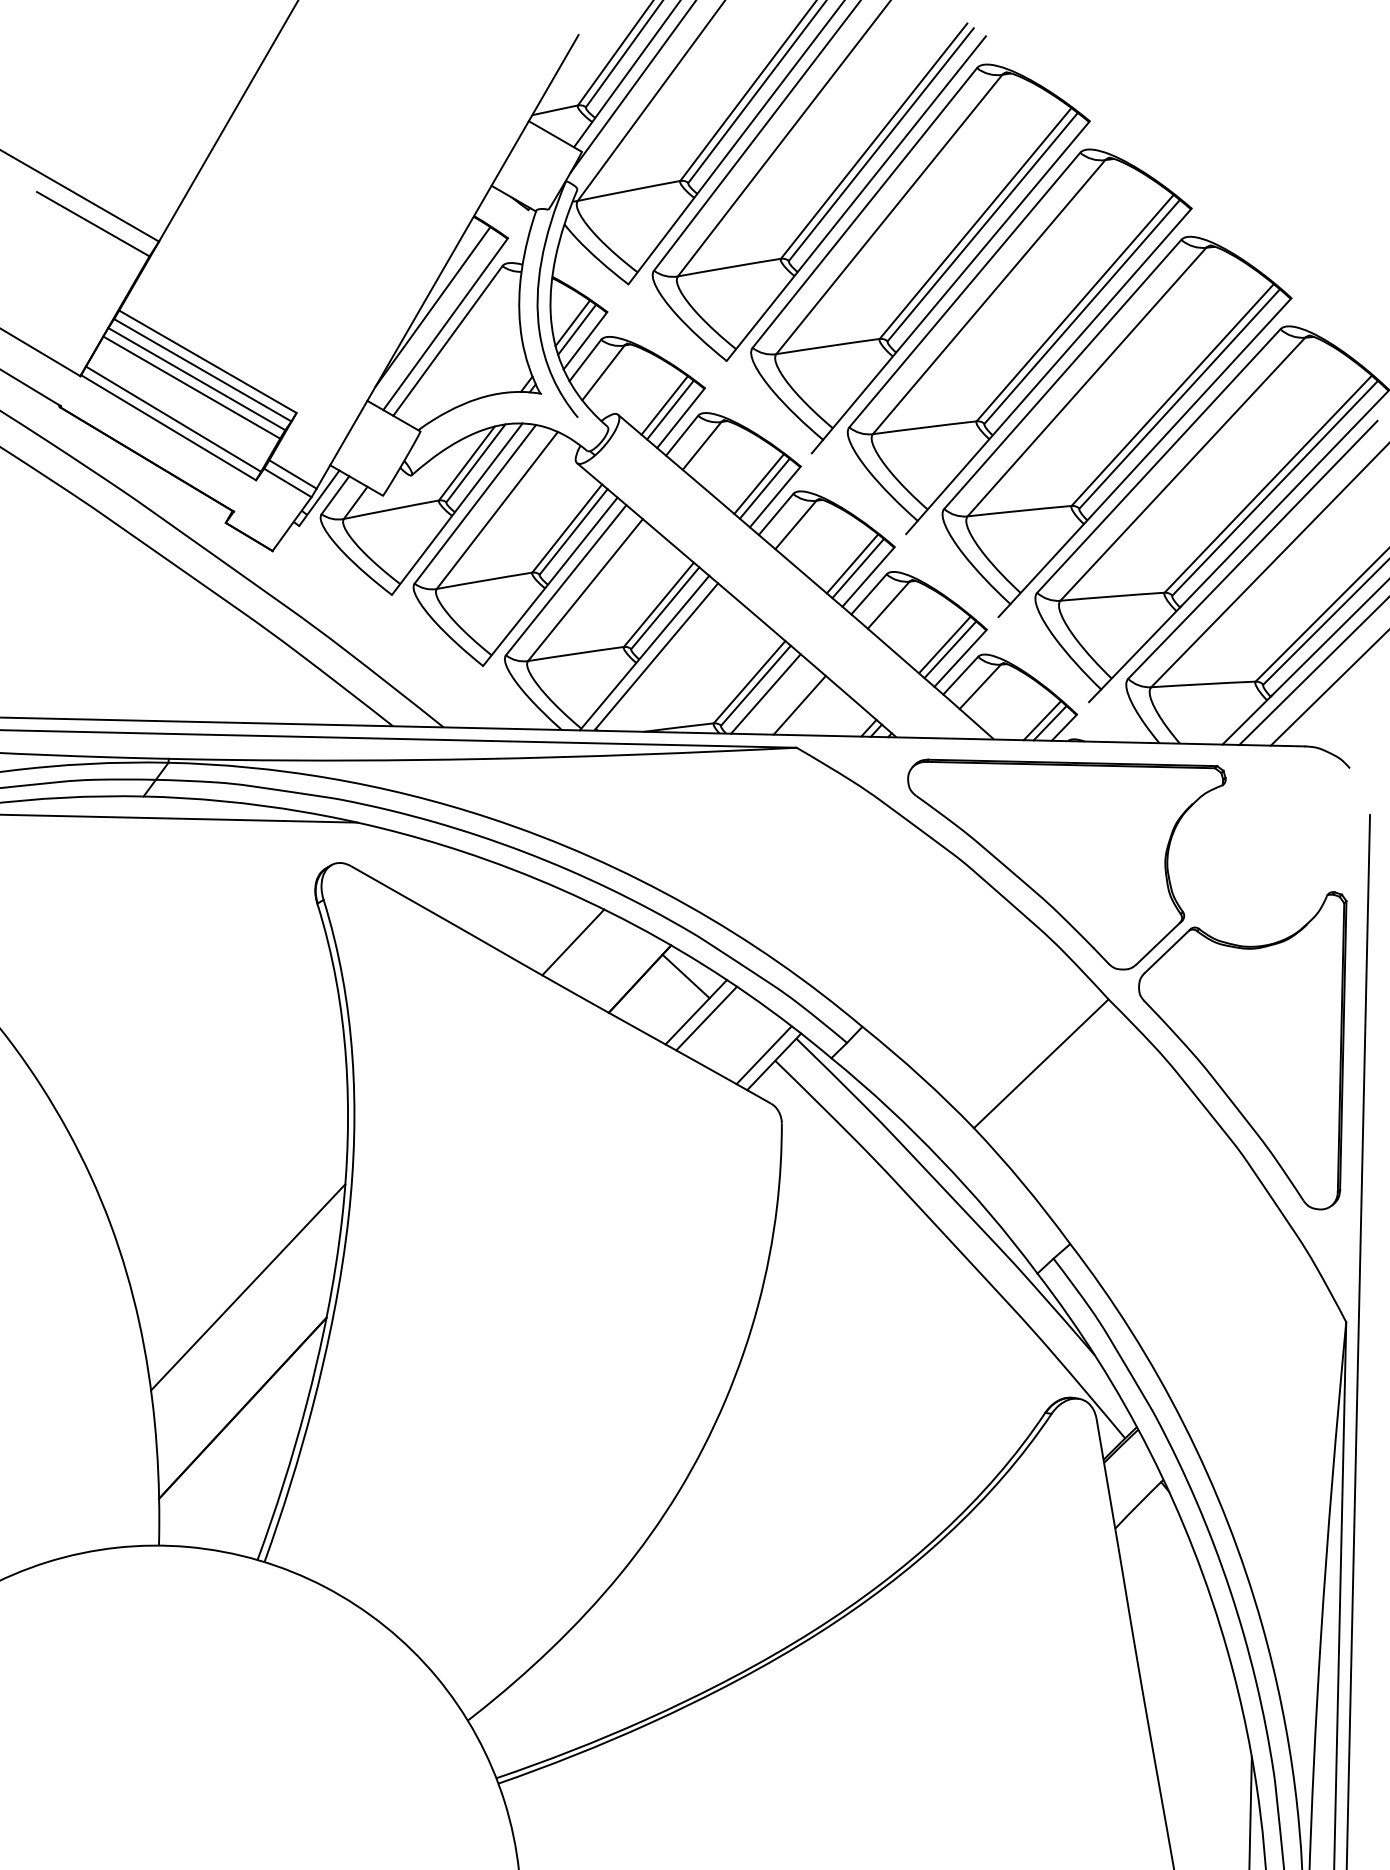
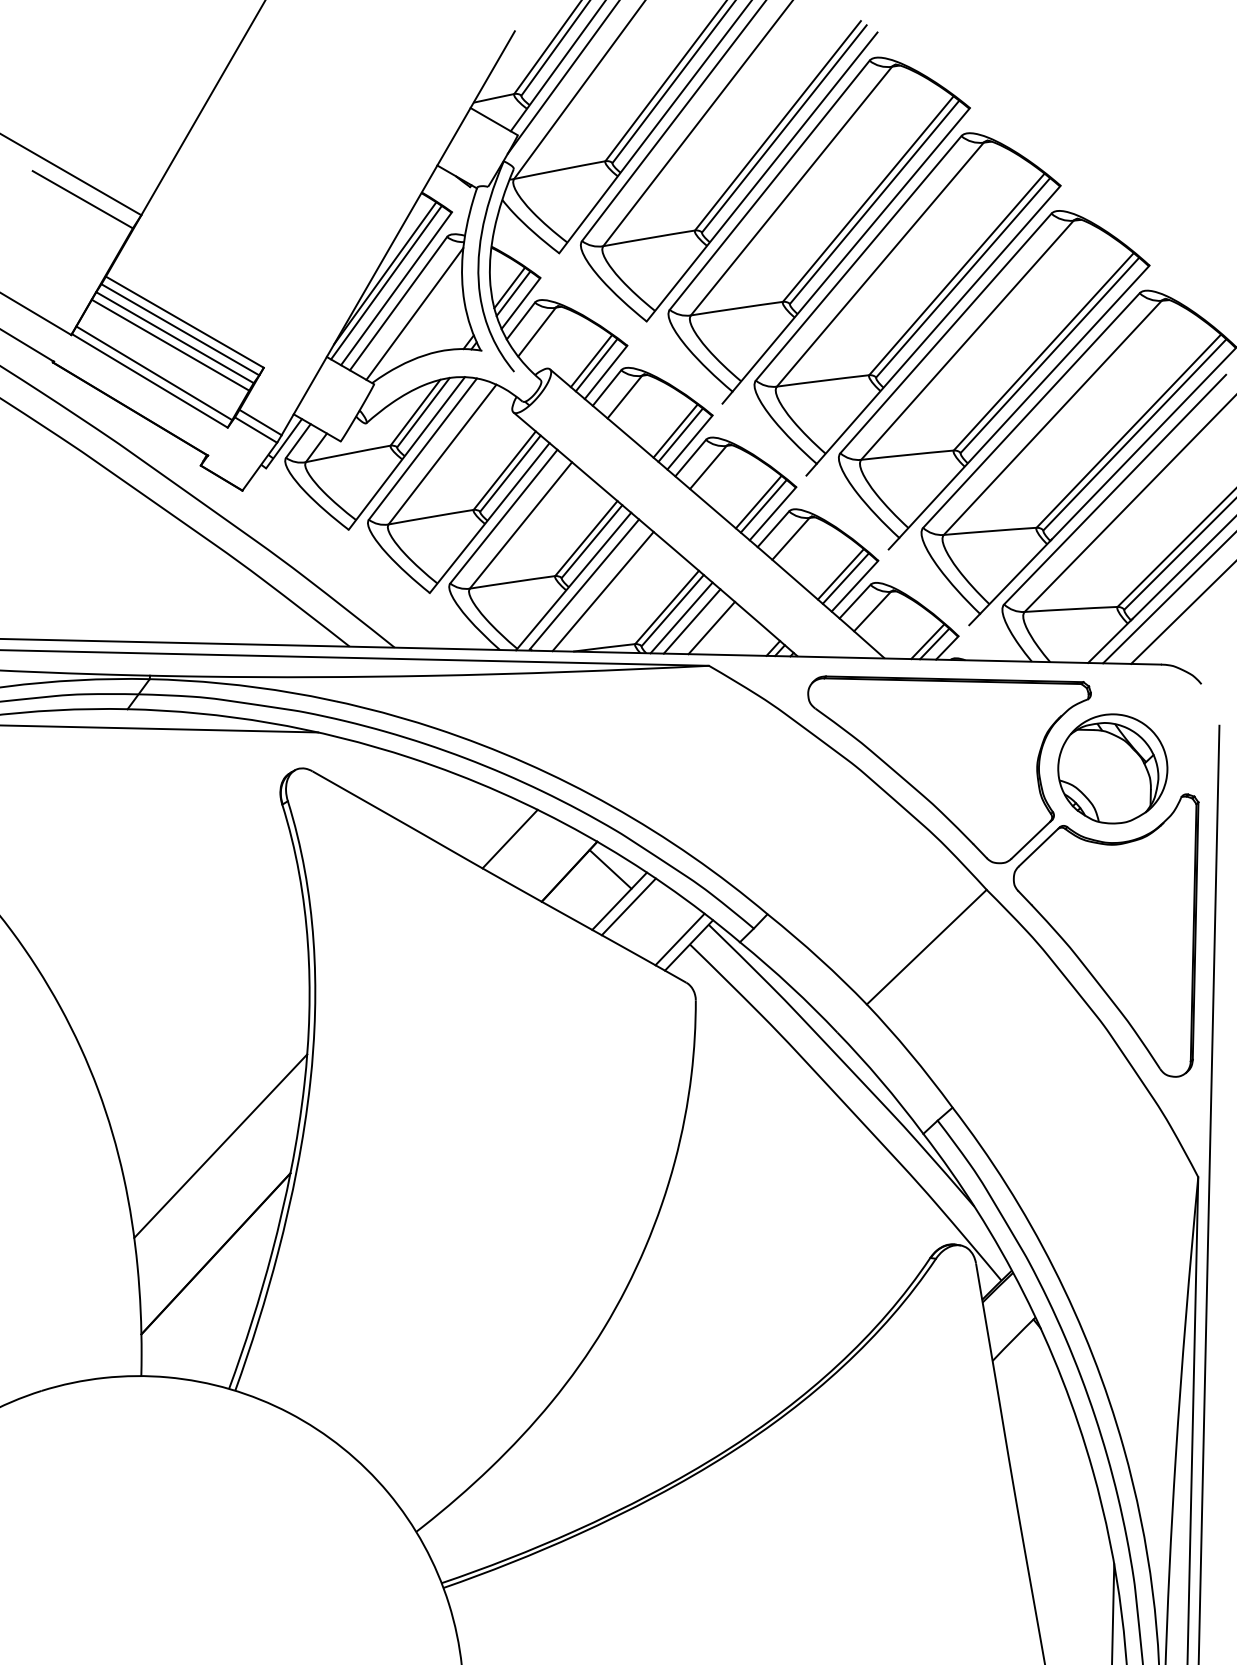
line: (434, 317) -> (386, 282), added
line: (465, 352) -> (414, 313), added
line: (677, 664) -> (602, 591), added
line: (777, 697) -> (691, 621), added
part: (1249, 863) -> (1112, 768), added

